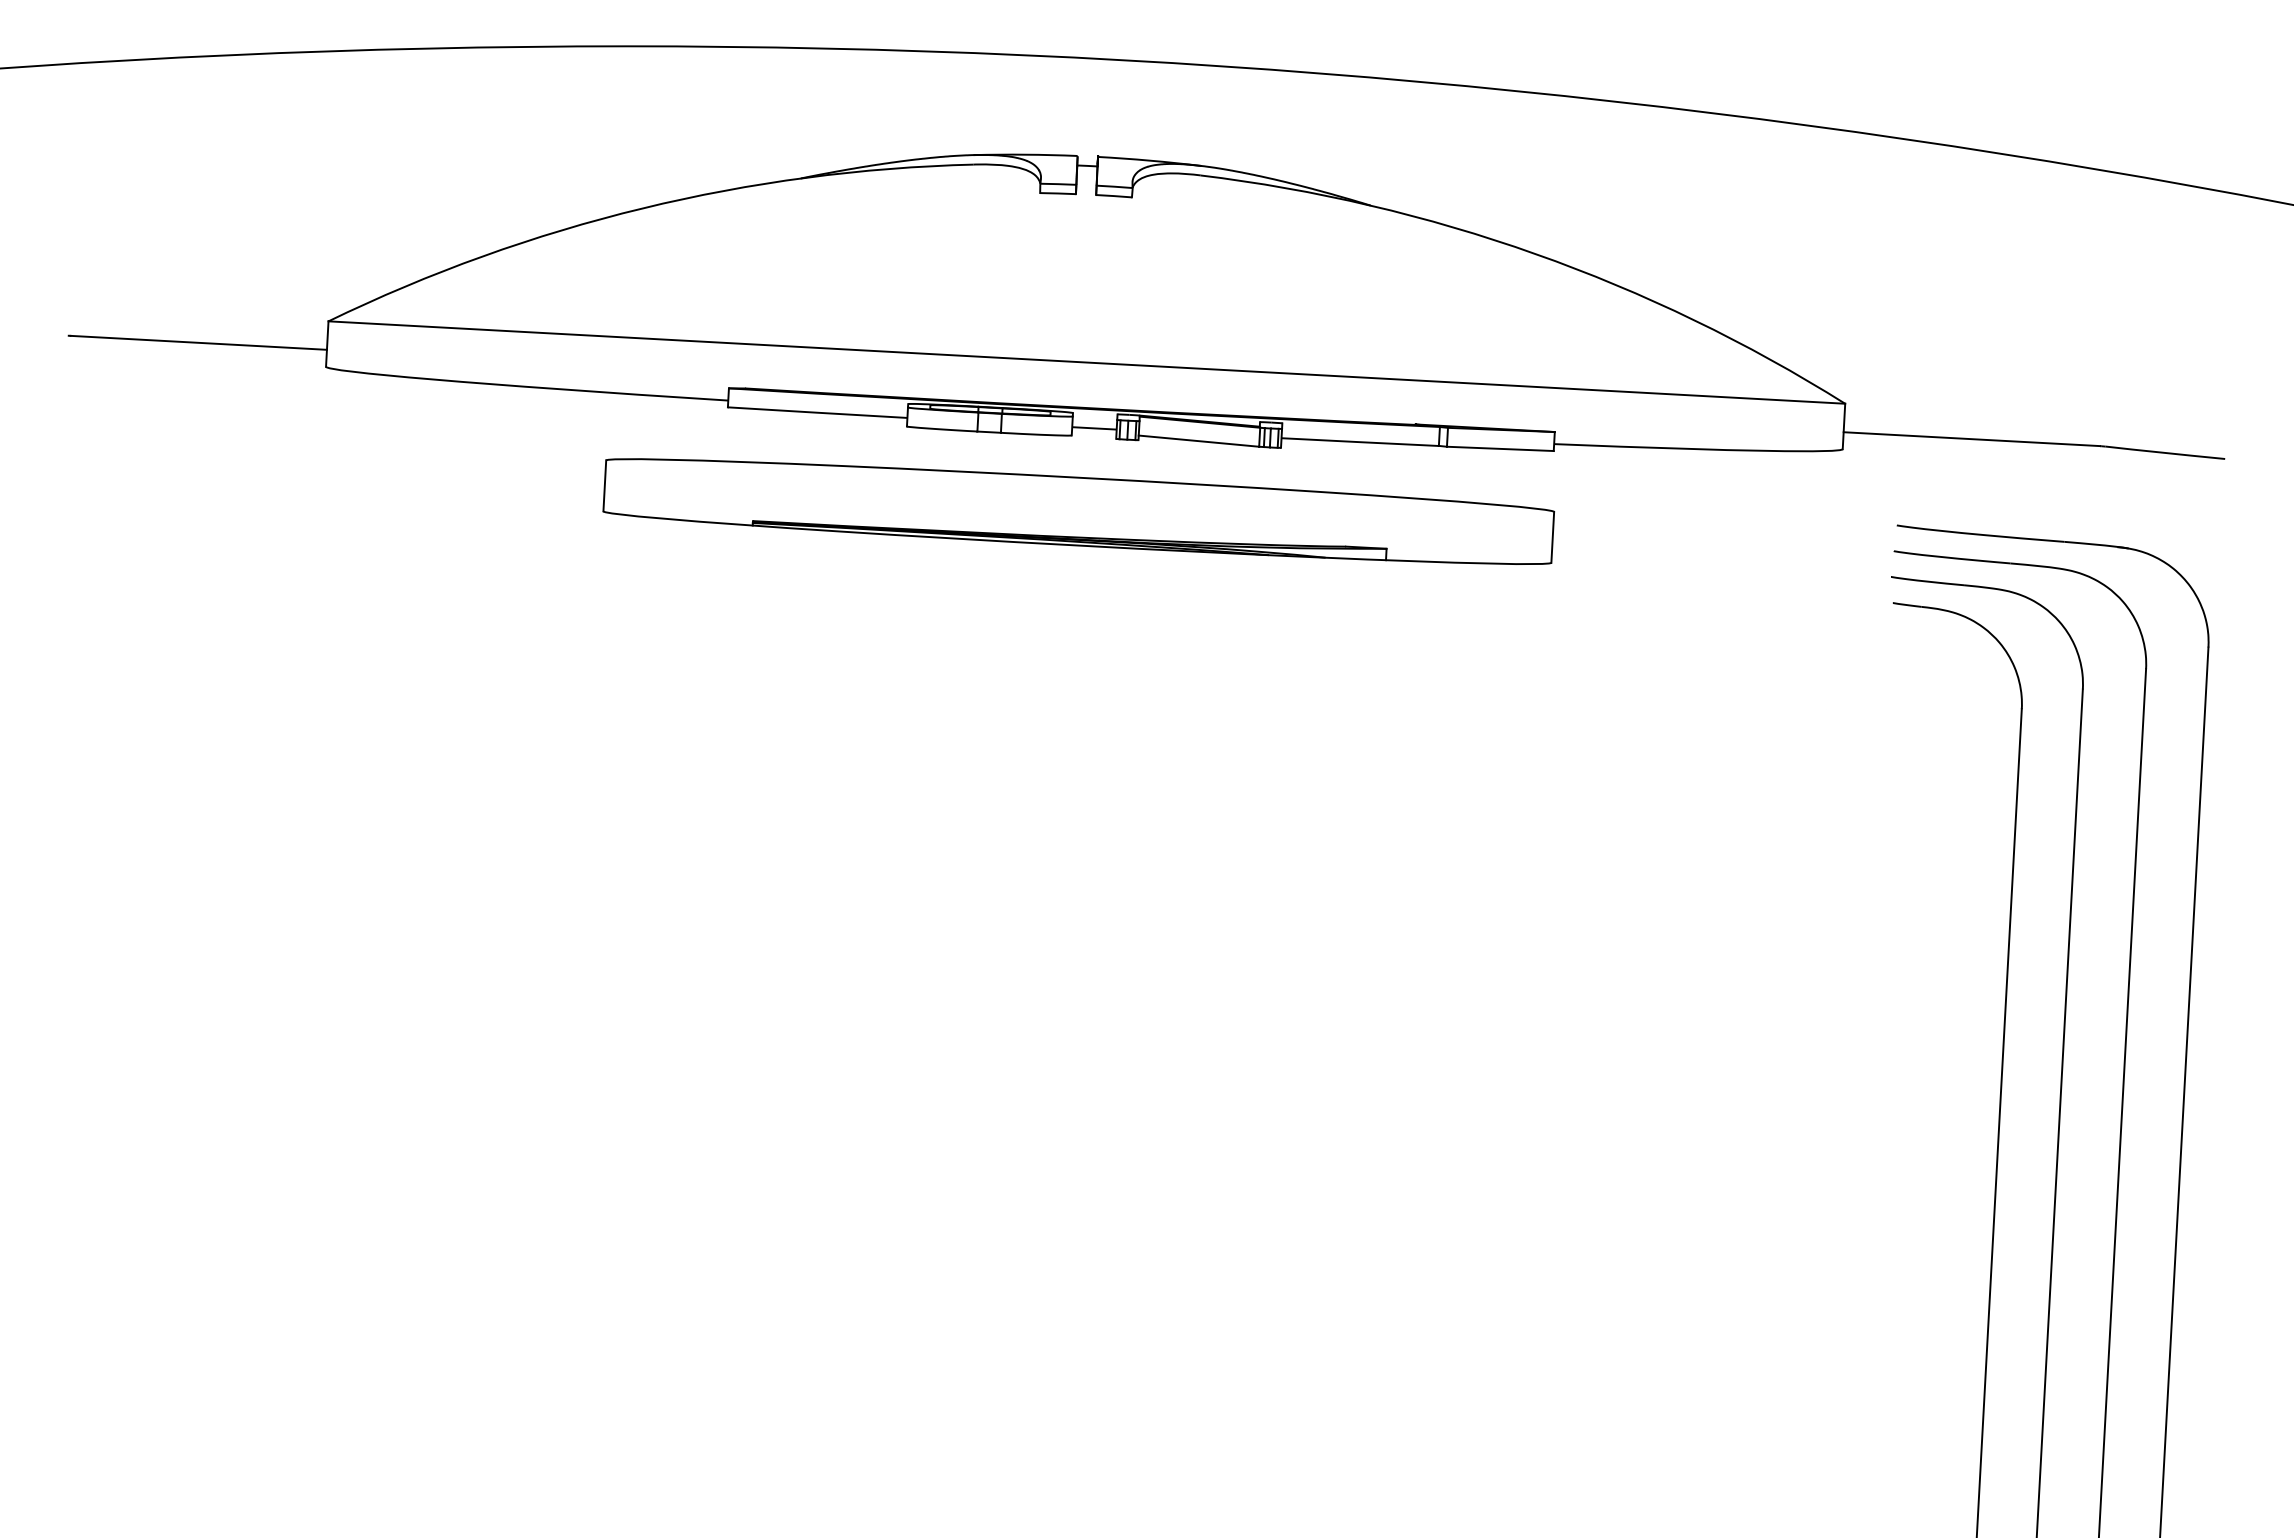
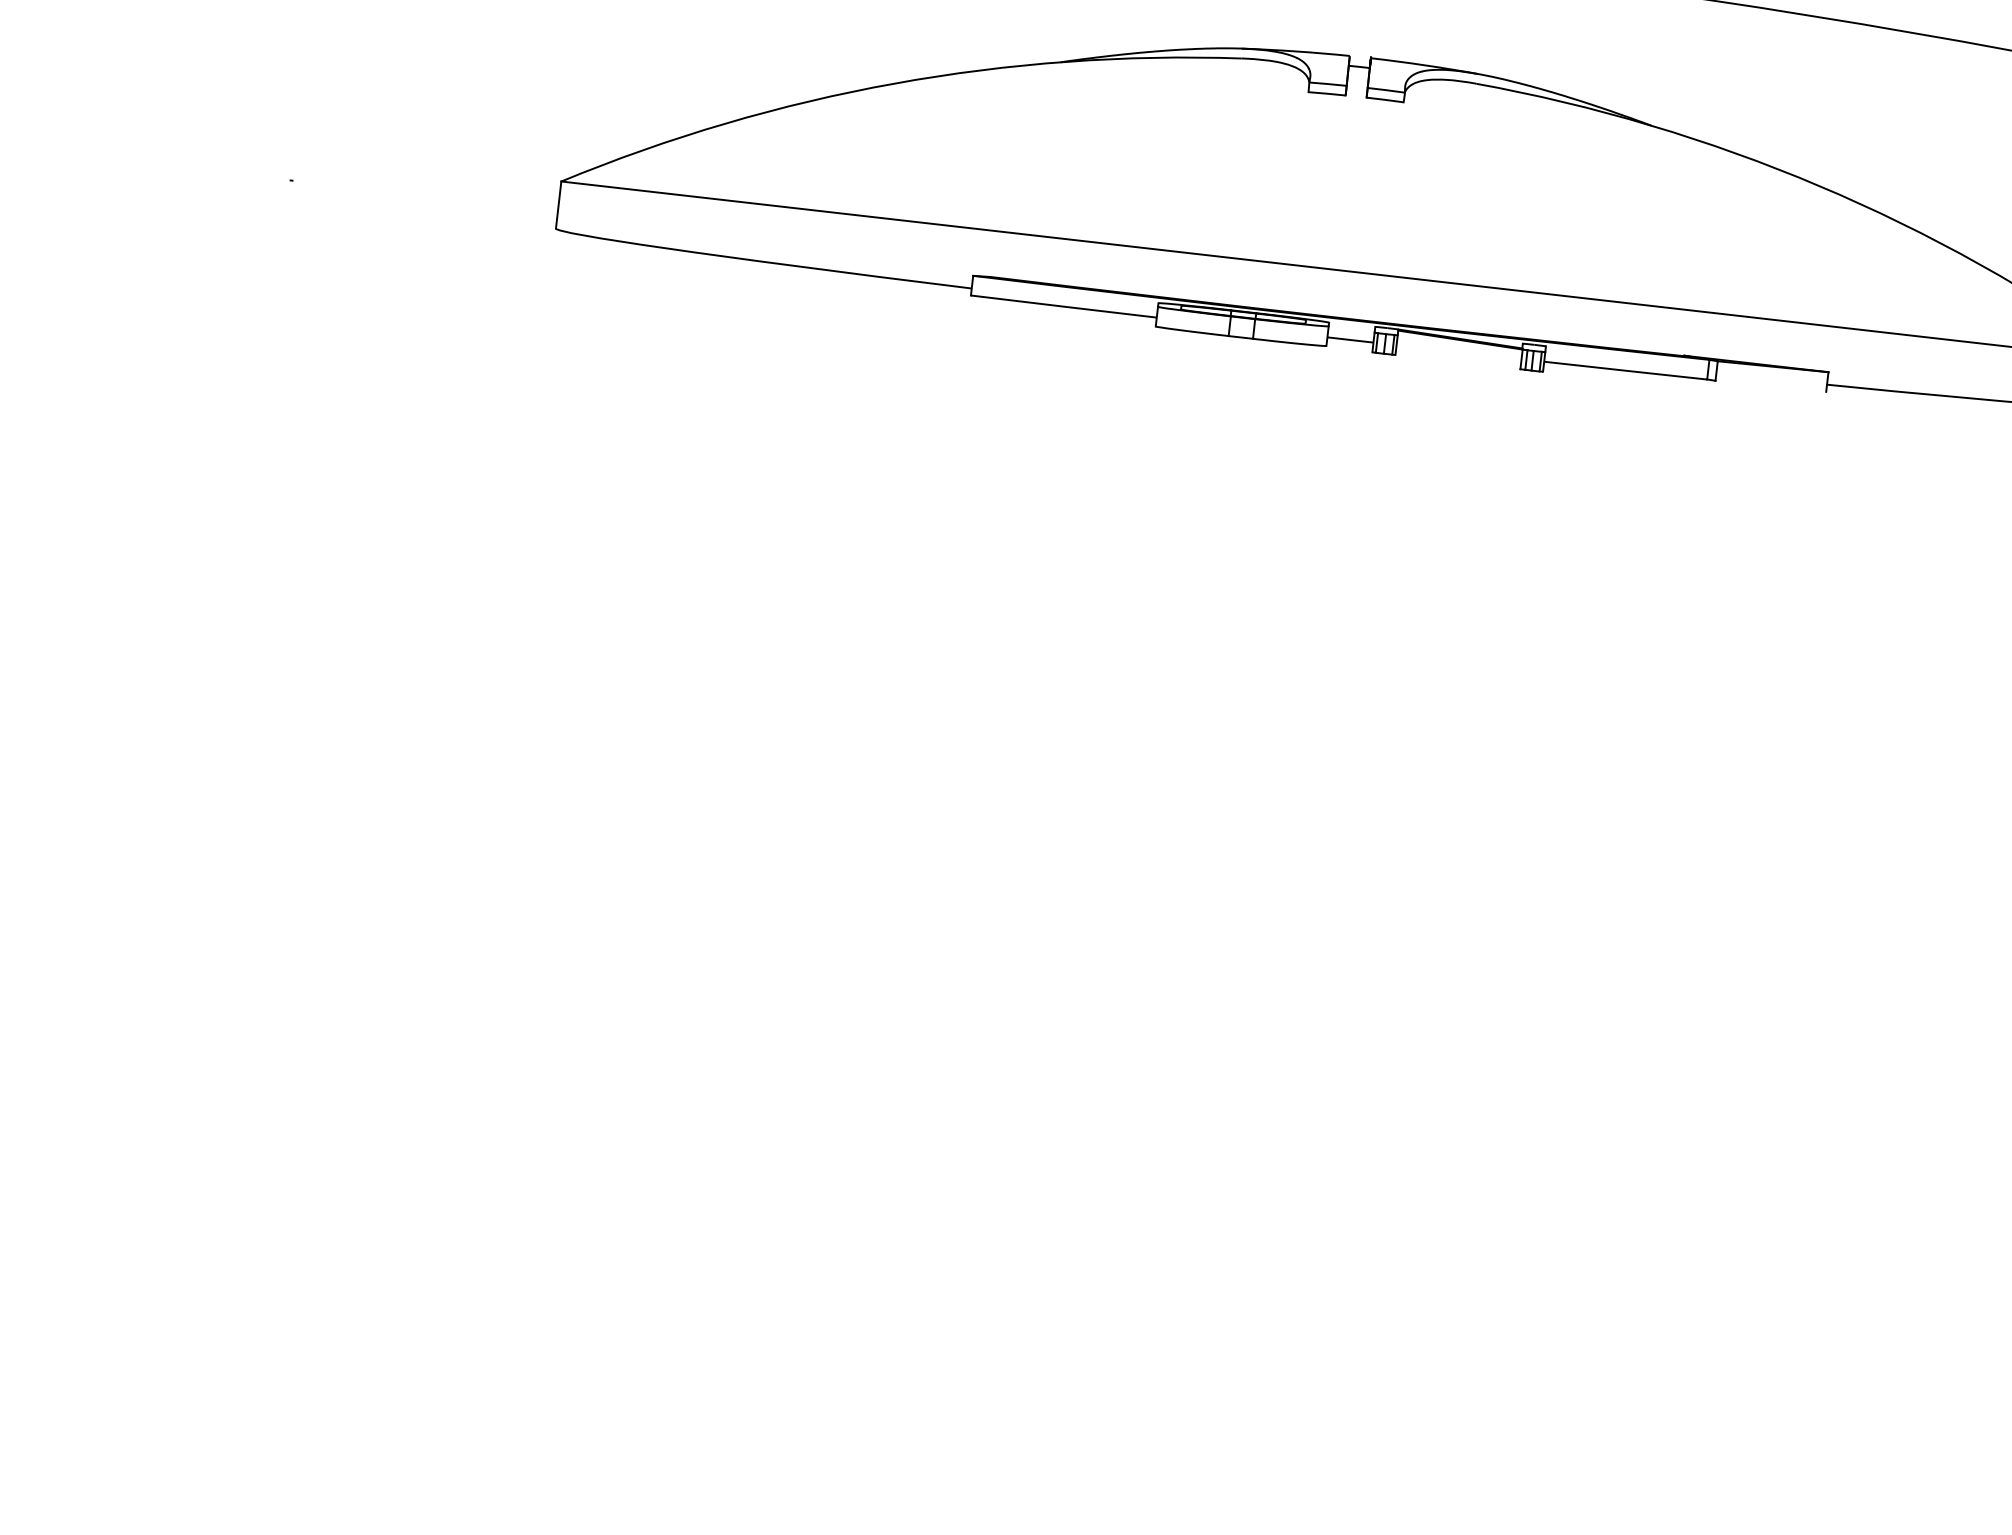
line: (198, 342) -> (424, 195), removed
line: (1198, 440) -> (1457, 358), removed
line: (1499, 448) -> (1769, 385), removed
part: (1078, 511) -> (1328, 425), removed

